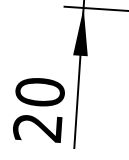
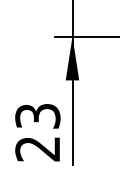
text: (39, 92) -> (37, 116), 20 -> 23

